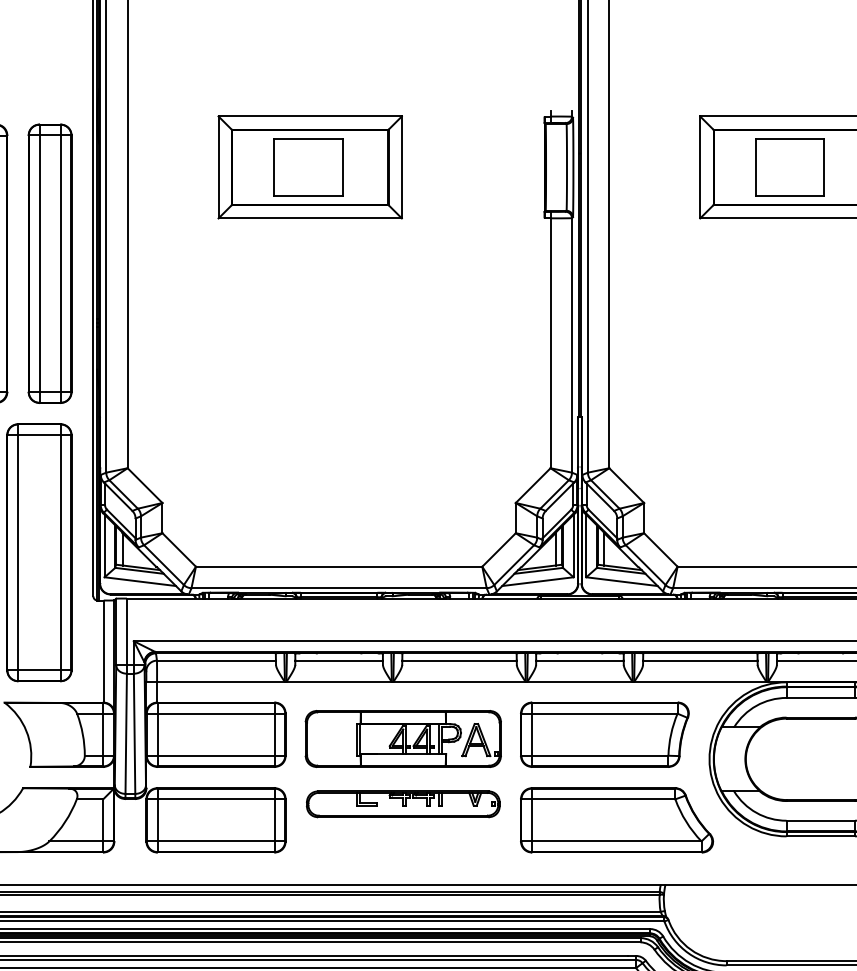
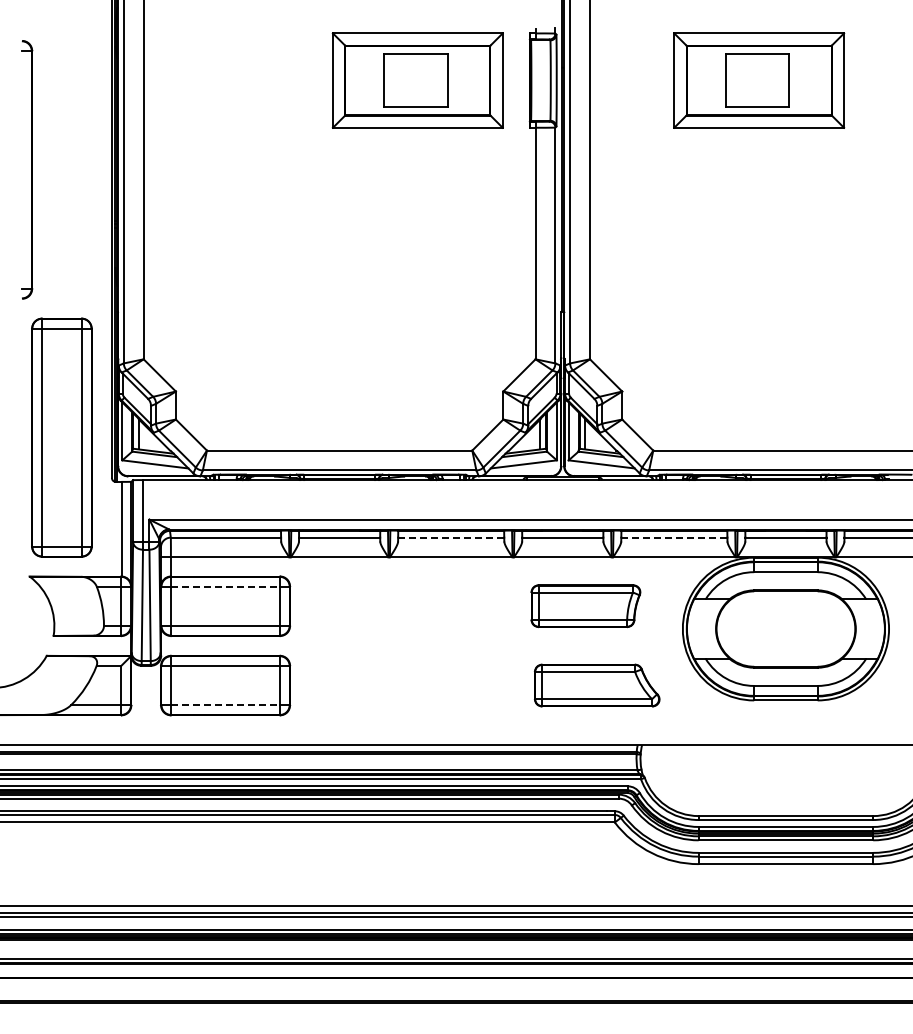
part: (309, 167) -> (417, 80), moved
part: (49, 263) -> (71, 169), removed
line: (459, 660) -> (451, 537), solid -> dashed
line: (700, 660) -> (674, 537), solid -> dashed
line: (217, 713) -> (226, 586), solid -> dashed
part: (604, 733) -> (585, 605), size x0.7
part: (402, 739) -> (398, 610), removed
part: (402, 804) -> (398, 670), removed
part: (617, 820) -> (597, 685), size x0.7
line: (217, 841) -> (226, 705), solid -> dashed

